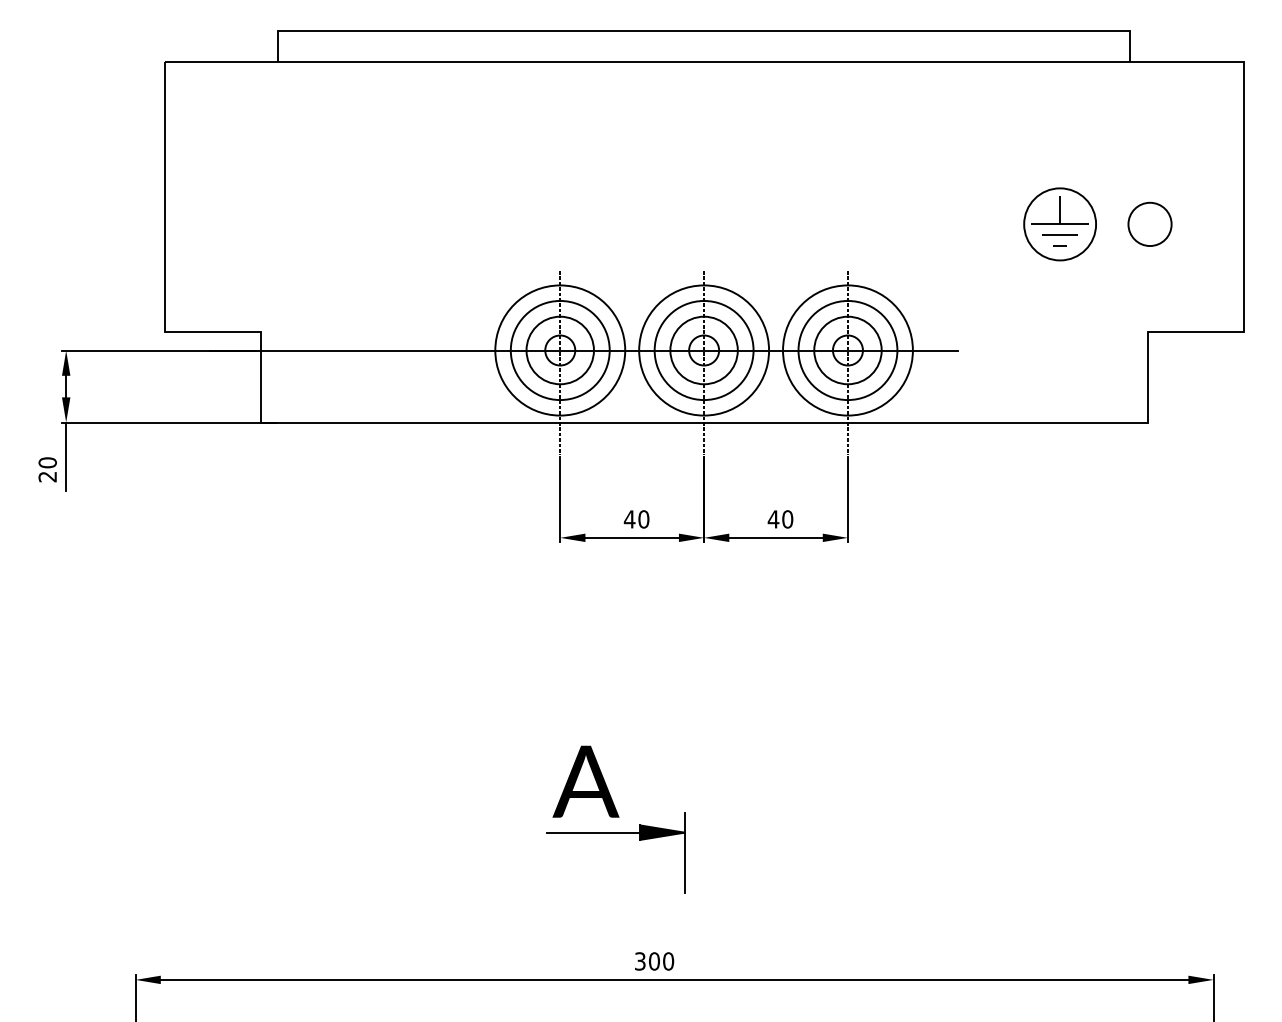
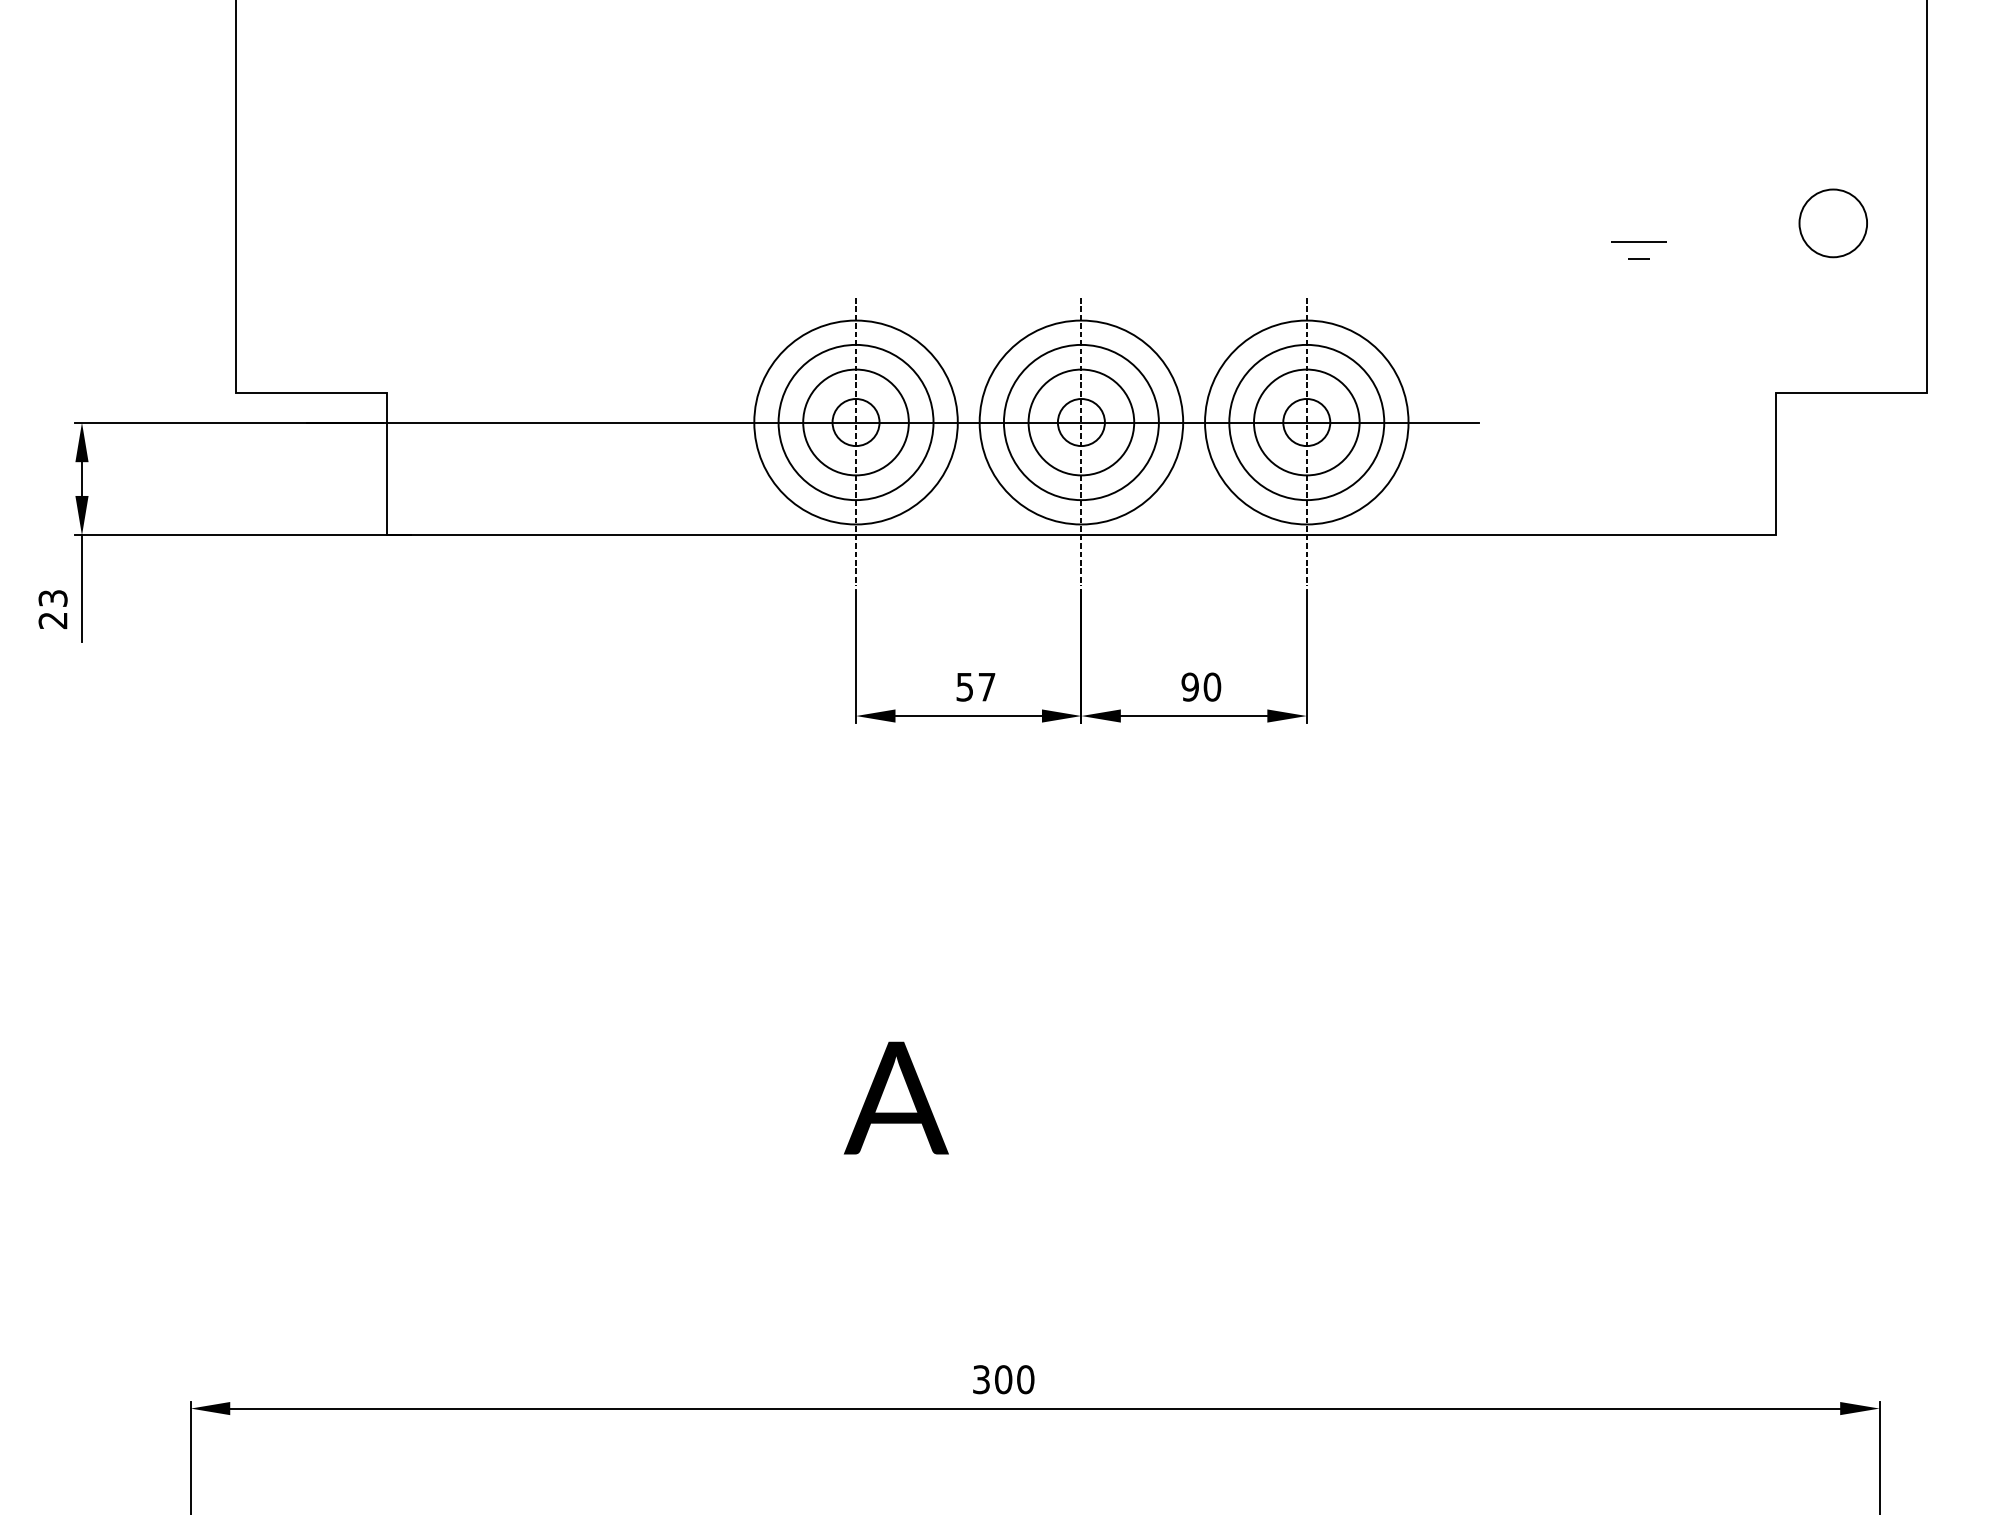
part: (1149, 223) -> (1832, 221), moved
part: (1059, 224) -> (1638, 225), removed
text: (47, 462) -> (52, 597), 20 -> 23
text: (636, 519) -> (975, 687), 40 -> 57
text: (773, 519) -> (1190, 687), 40 -> 90
part: (615, 833) -> (942, 1179), removed

